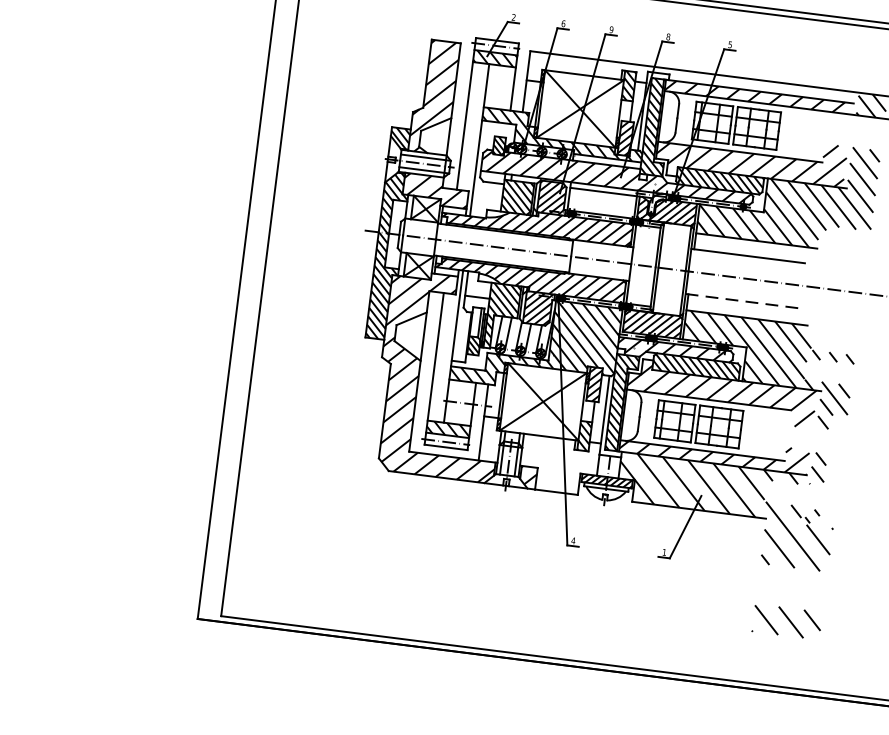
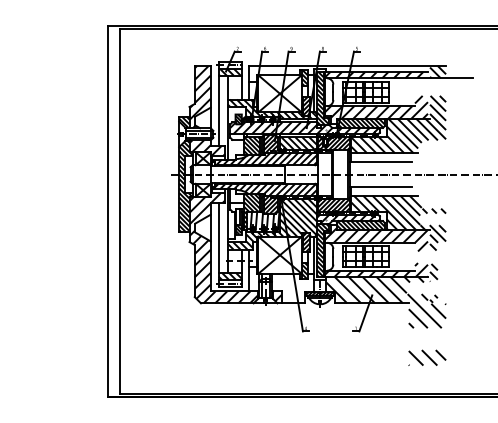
hatch: (602, 203) -> (298, 143), added
line: (743, 300) -> (381, 186), dashed -> solid

